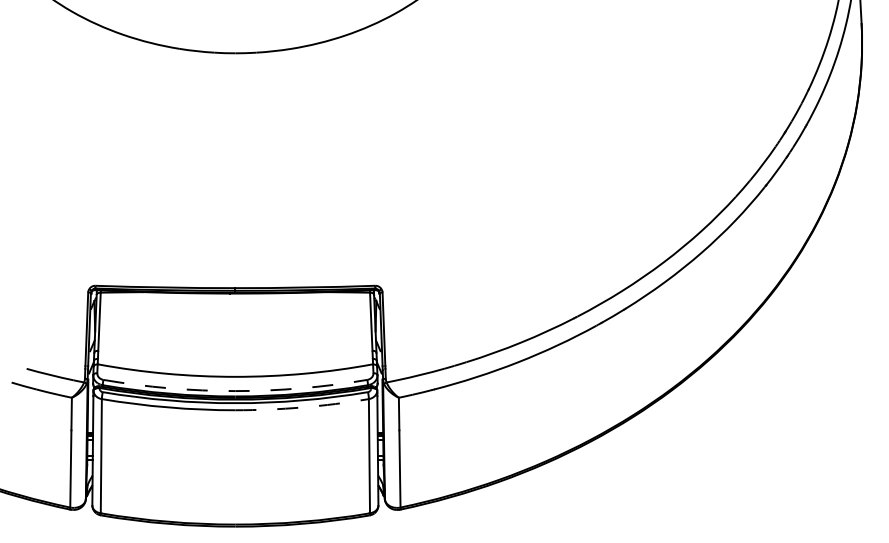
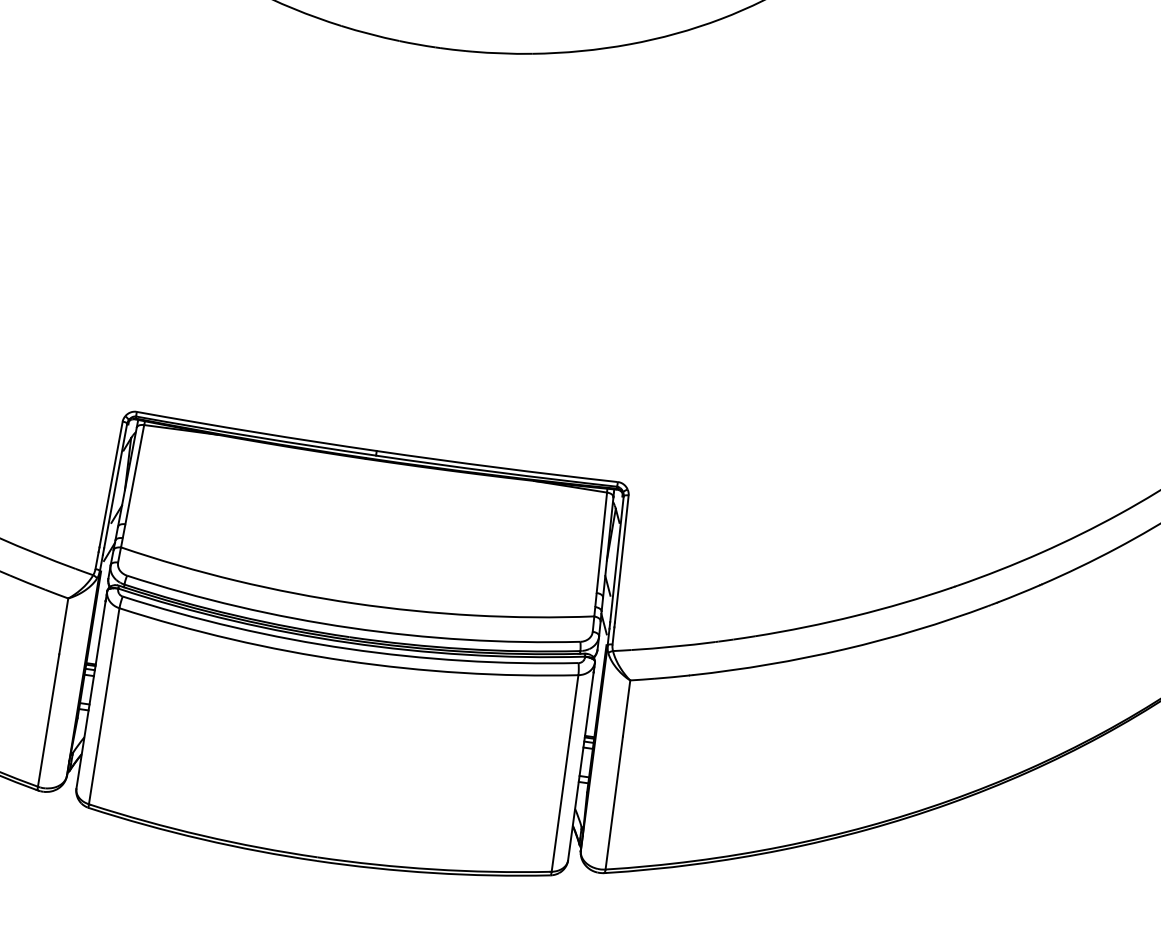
arc: (235, 391) -> (351, 628), dashed -> solid
arc: (302, 407) -> (462, 672), dashed -> solid

